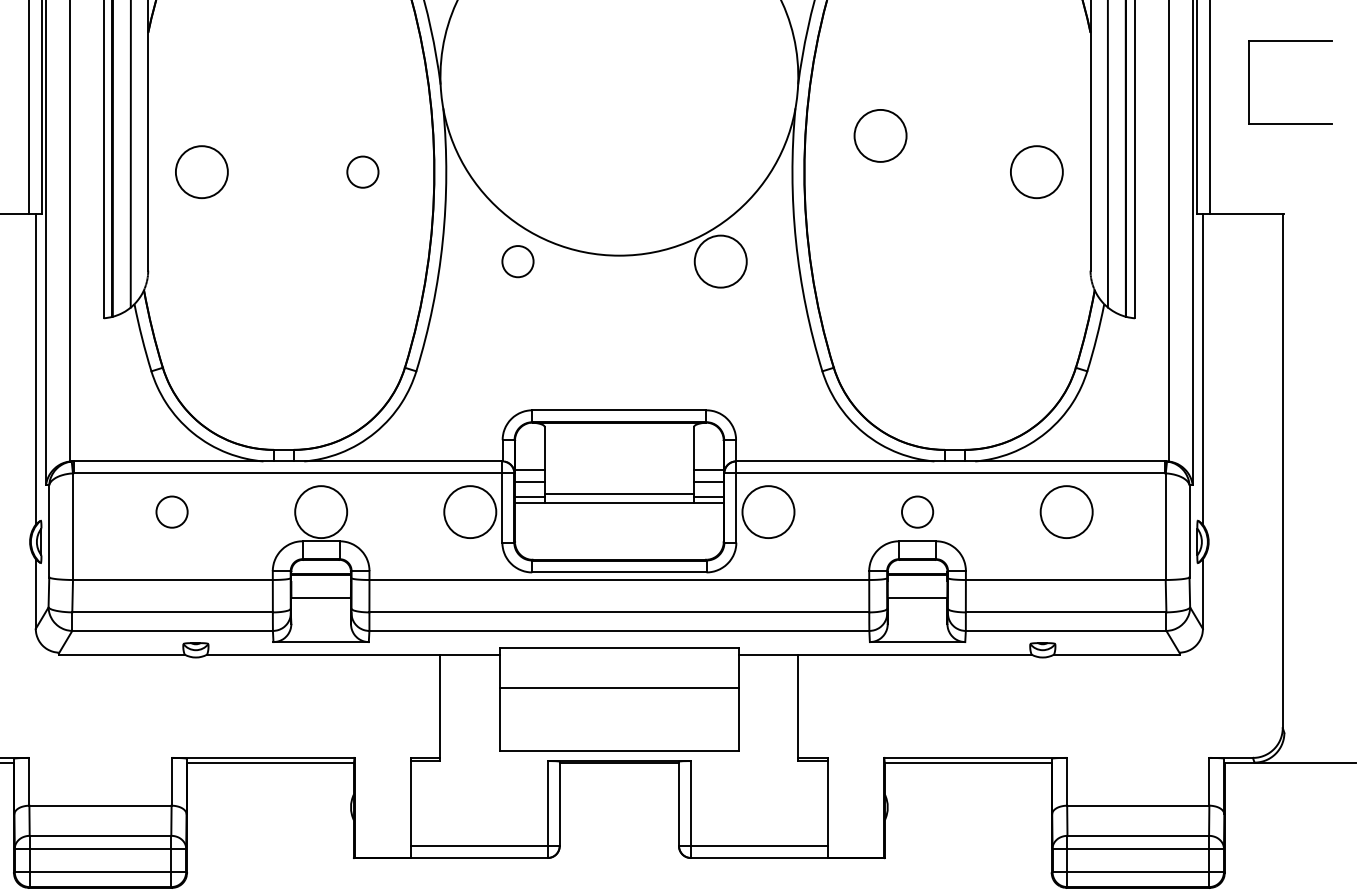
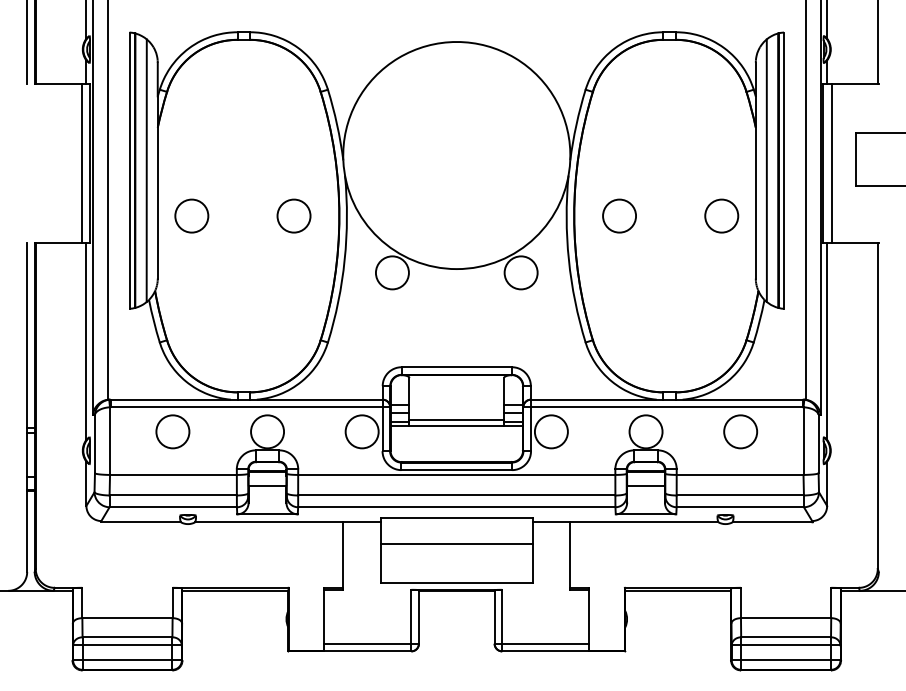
circle: (880, 134) -> (619, 215), moved
circle: (362, 171) -> (293, 215), size x1.67
circle: (516, 261) -> (391, 272), size x1.67
circle: (171, 511) -> (172, 431), size x1.67
circle: (916, 511) -> (645, 431), size x1.67

